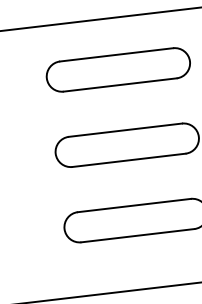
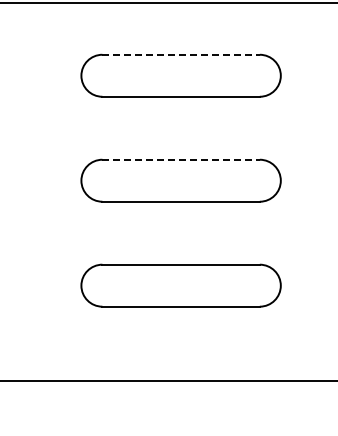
line: (116, 54) -> (181, 54), solid -> dashed
line: (125, 130) -> (181, 159), solid -> dashed

